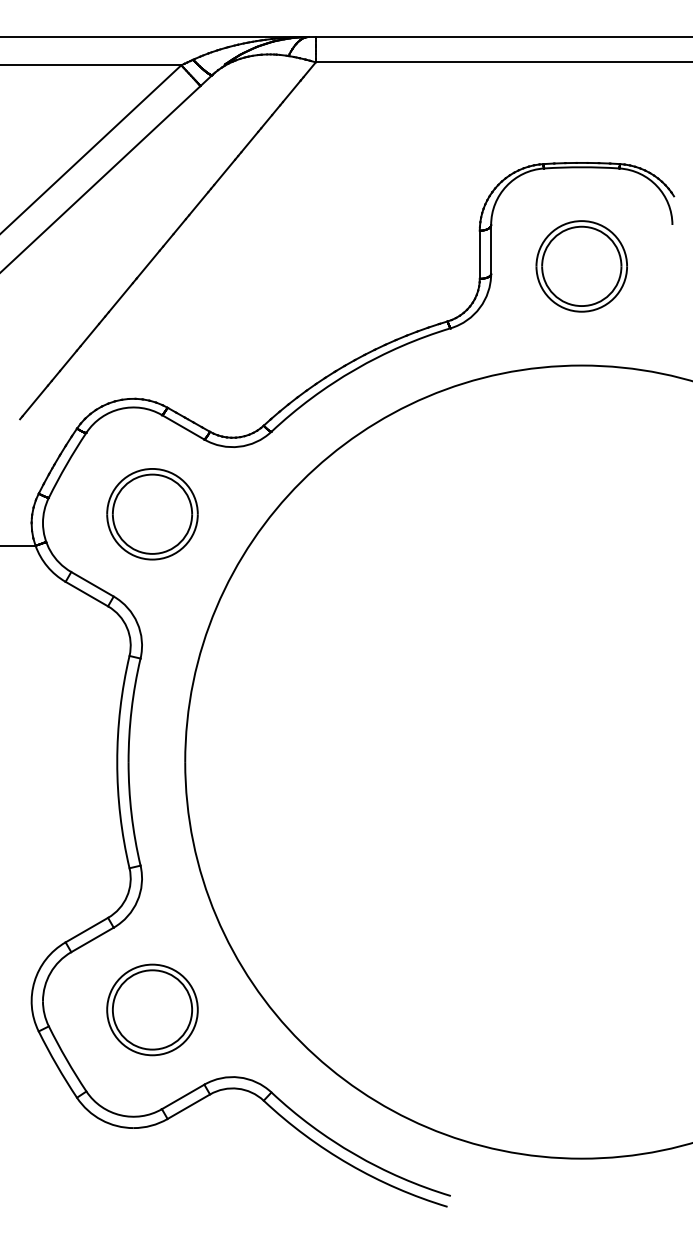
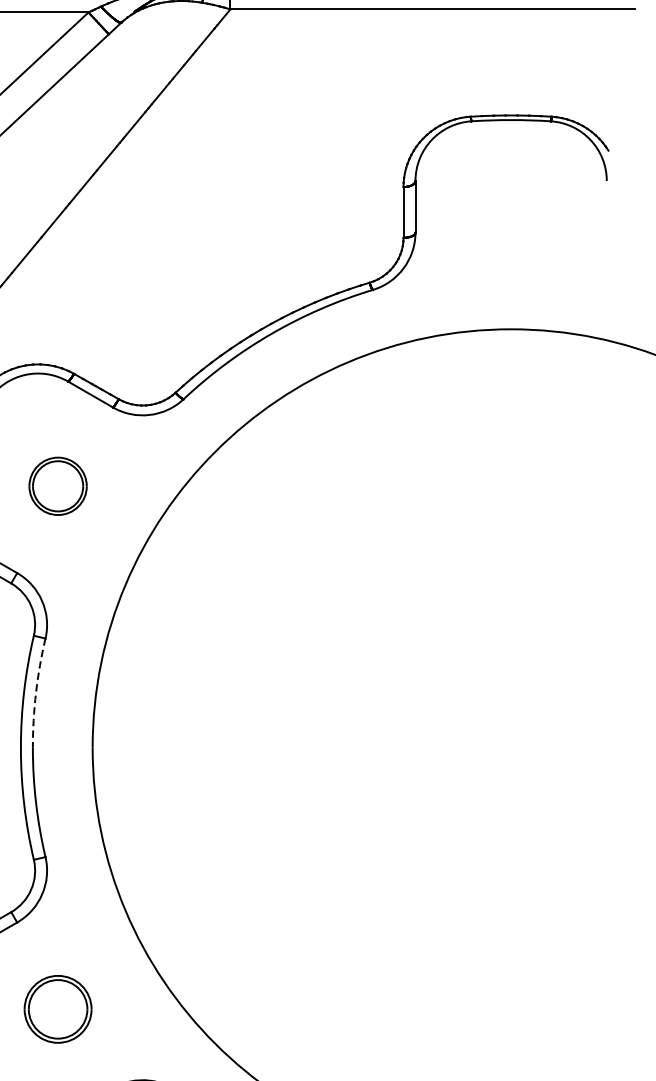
part: (581, 266) -> (510, 224), removed
part: (152, 514) -> (58, 486), size x0.6
arc: (131, 710) -> (35, 693), solid -> dashed
part: (152, 1009) -> (58, 1008), size x0.7

